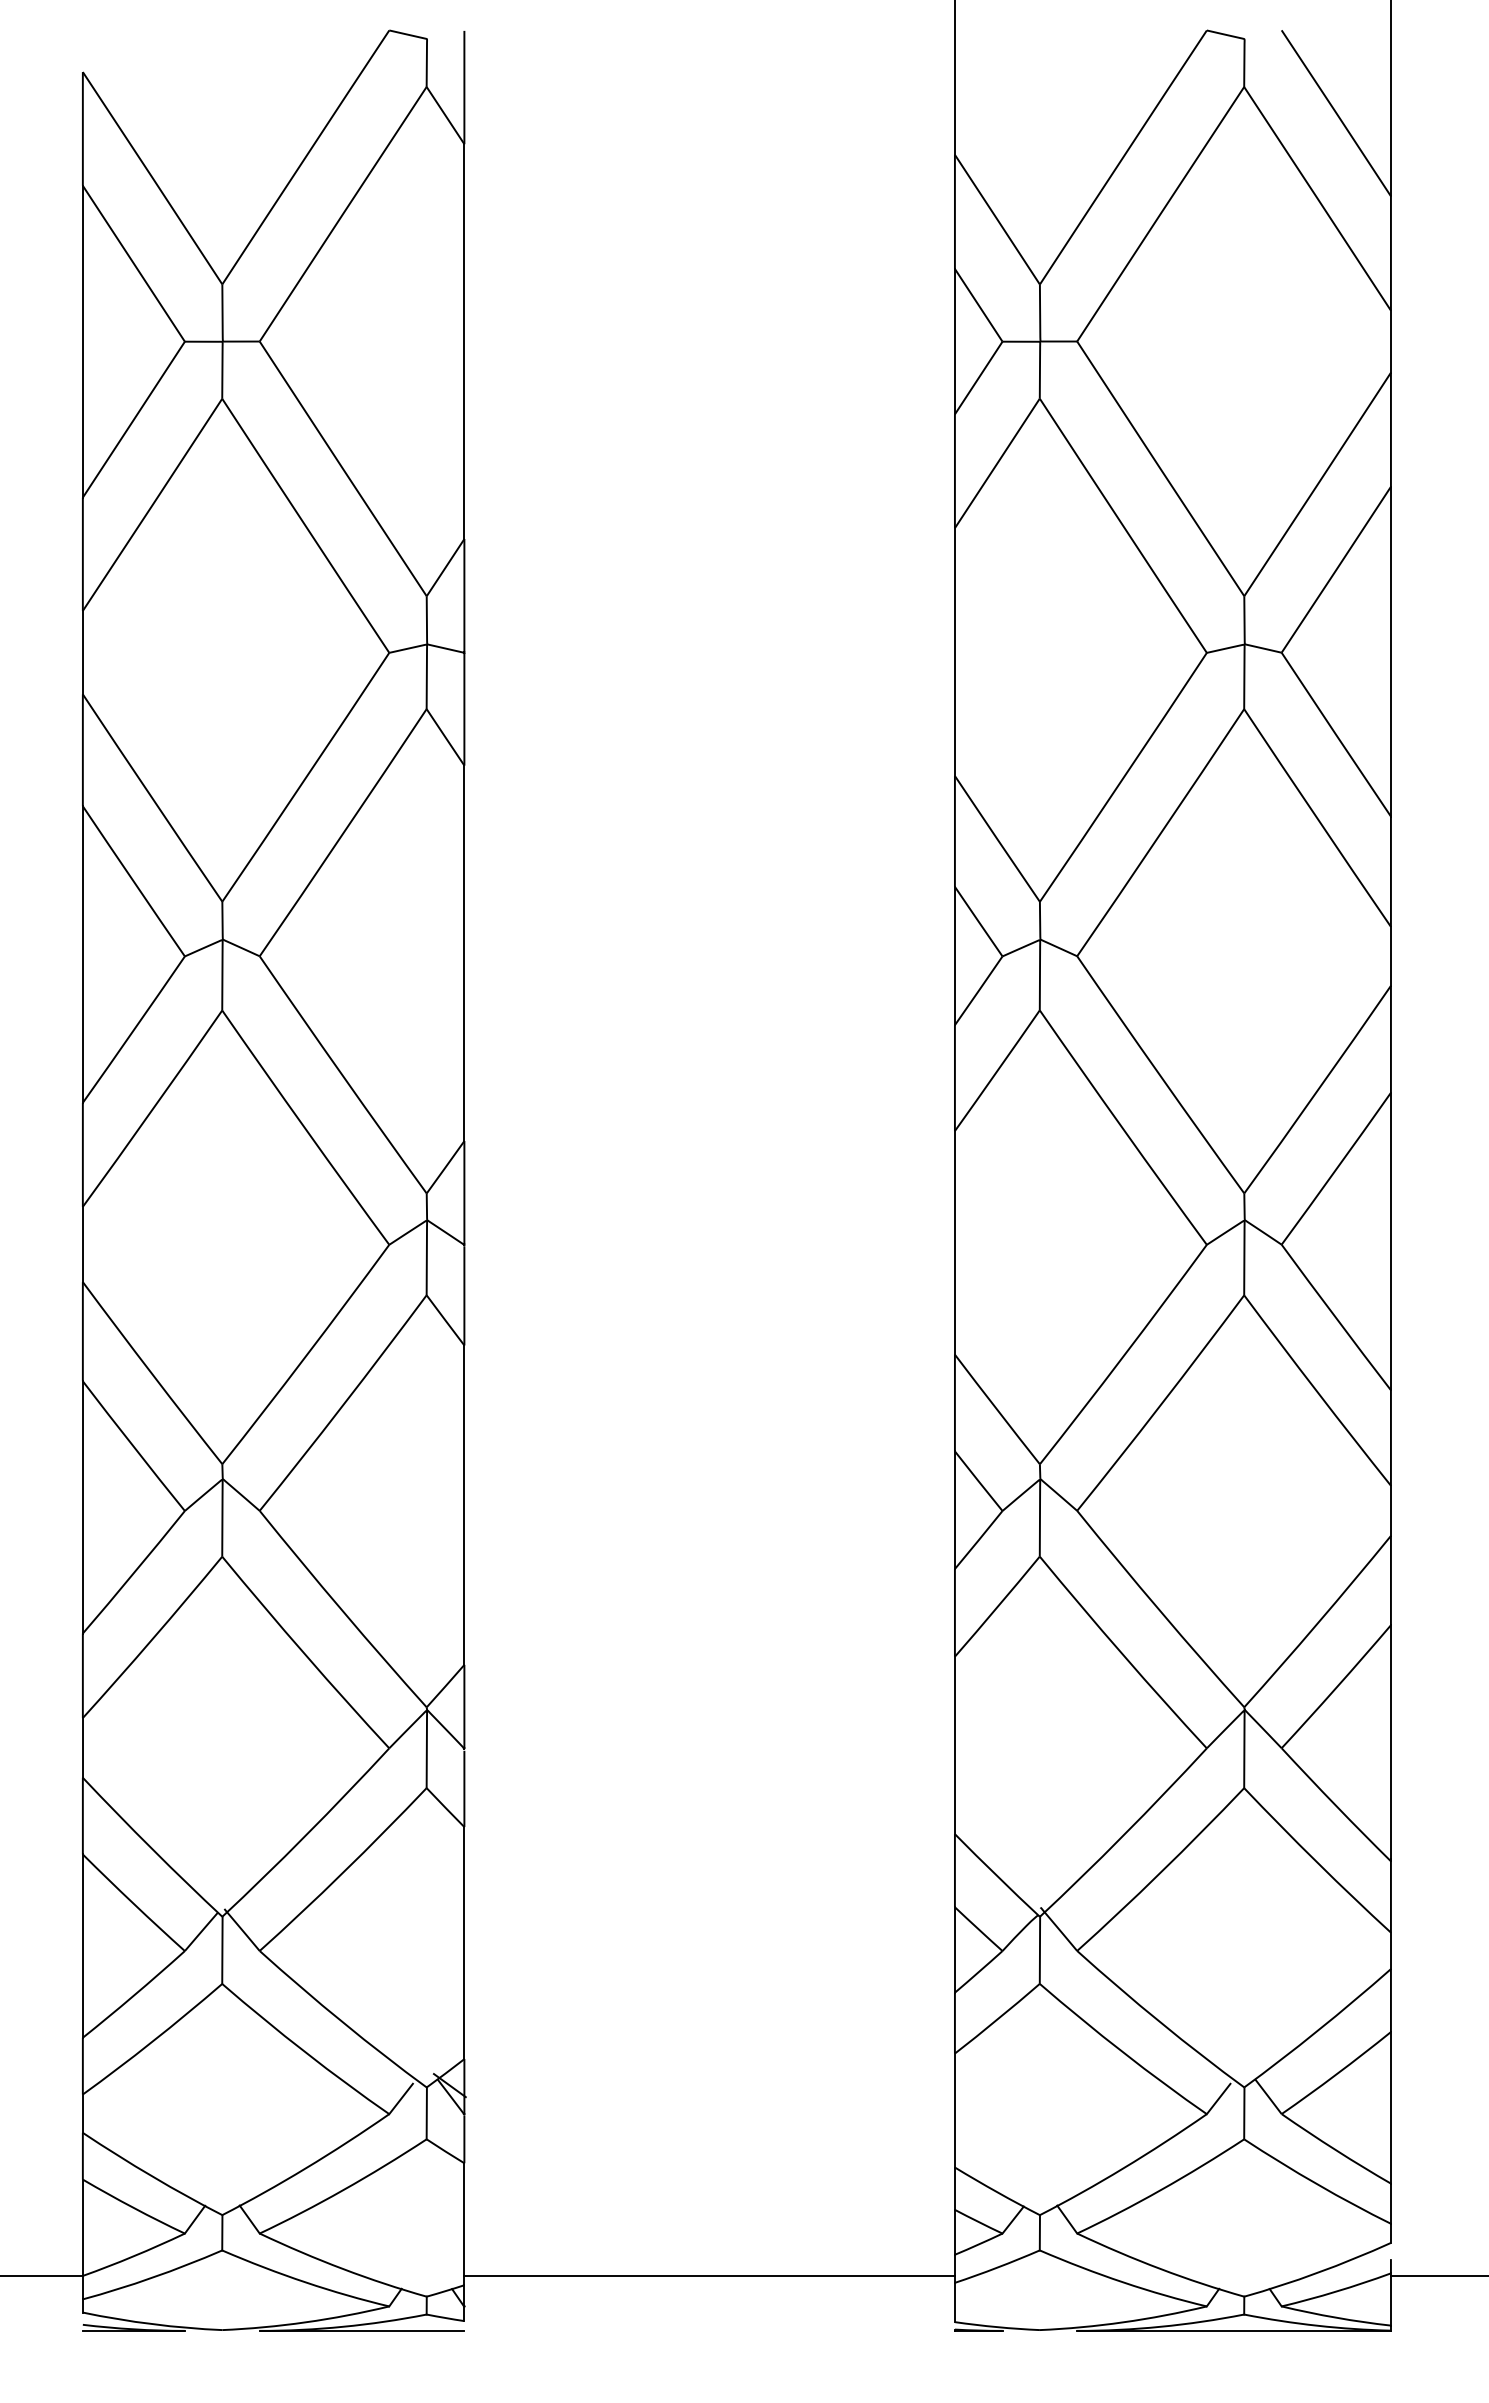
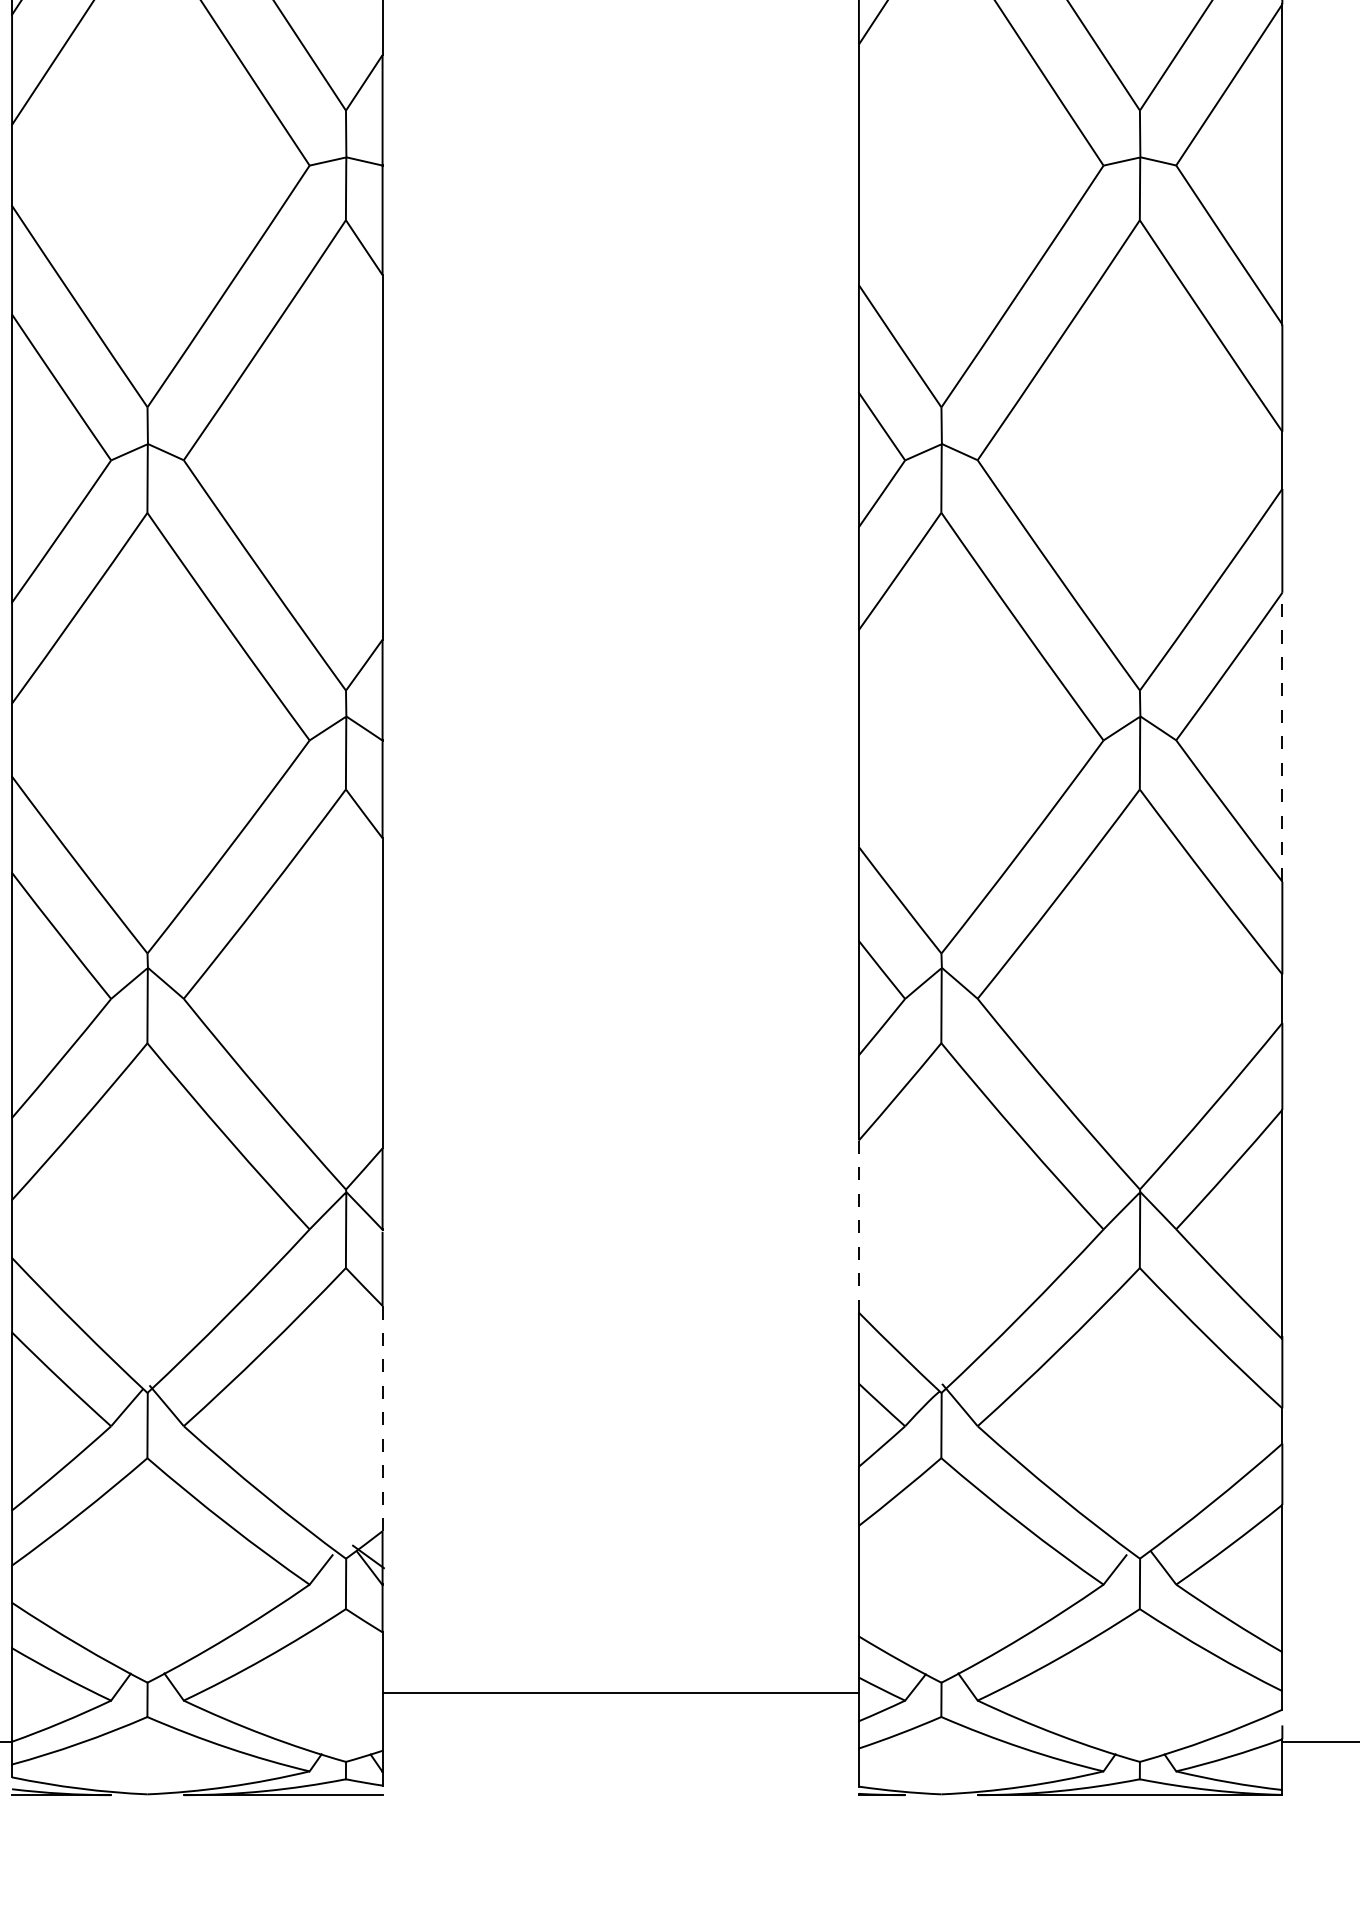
line: (1390, 1241) -> (1281, 737), solid -> dashed
line: (954, 1745) -> (858, 1226), solid -> dashed
line: (464, 1942) -> (382, 1417), solid -> dashed
line: (709, 2276) -> (620, 1692), moved

